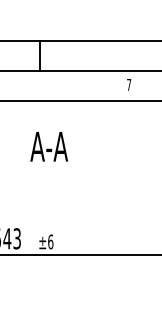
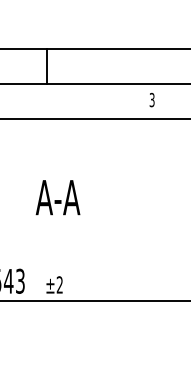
text: (129, 84) -> (152, 99), 7 -> 3
text: (48, 146) -> (57, 197), moved
text: (50, 241) -> (59, 284), ±6 -> ±2

